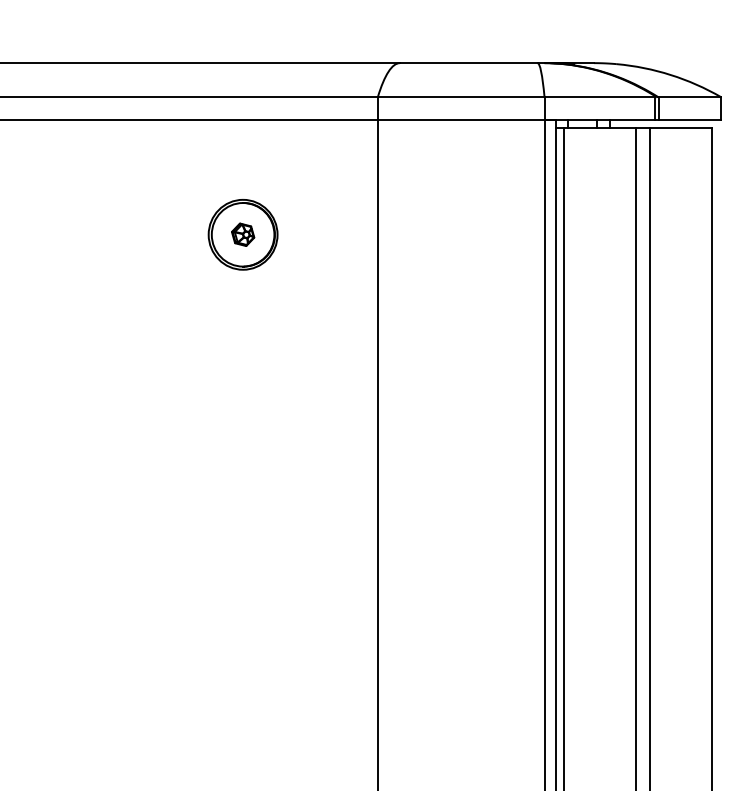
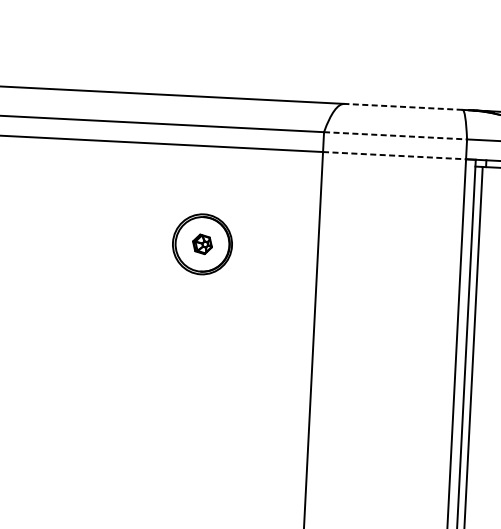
line: (468, 63) -> (403, 107), solid -> dashed
line: (461, 97) -> (395, 136), solid -> dashed
line: (461, 120) -> (394, 155), solid -> dashed

